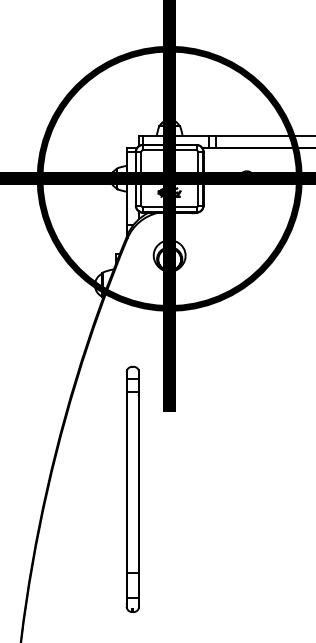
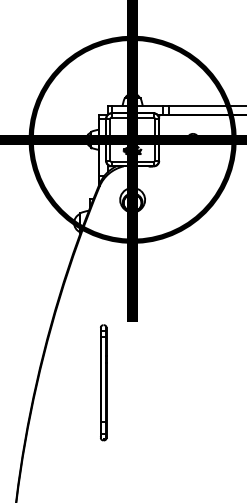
part: (132, 488) -> (103, 382), size x0.6

